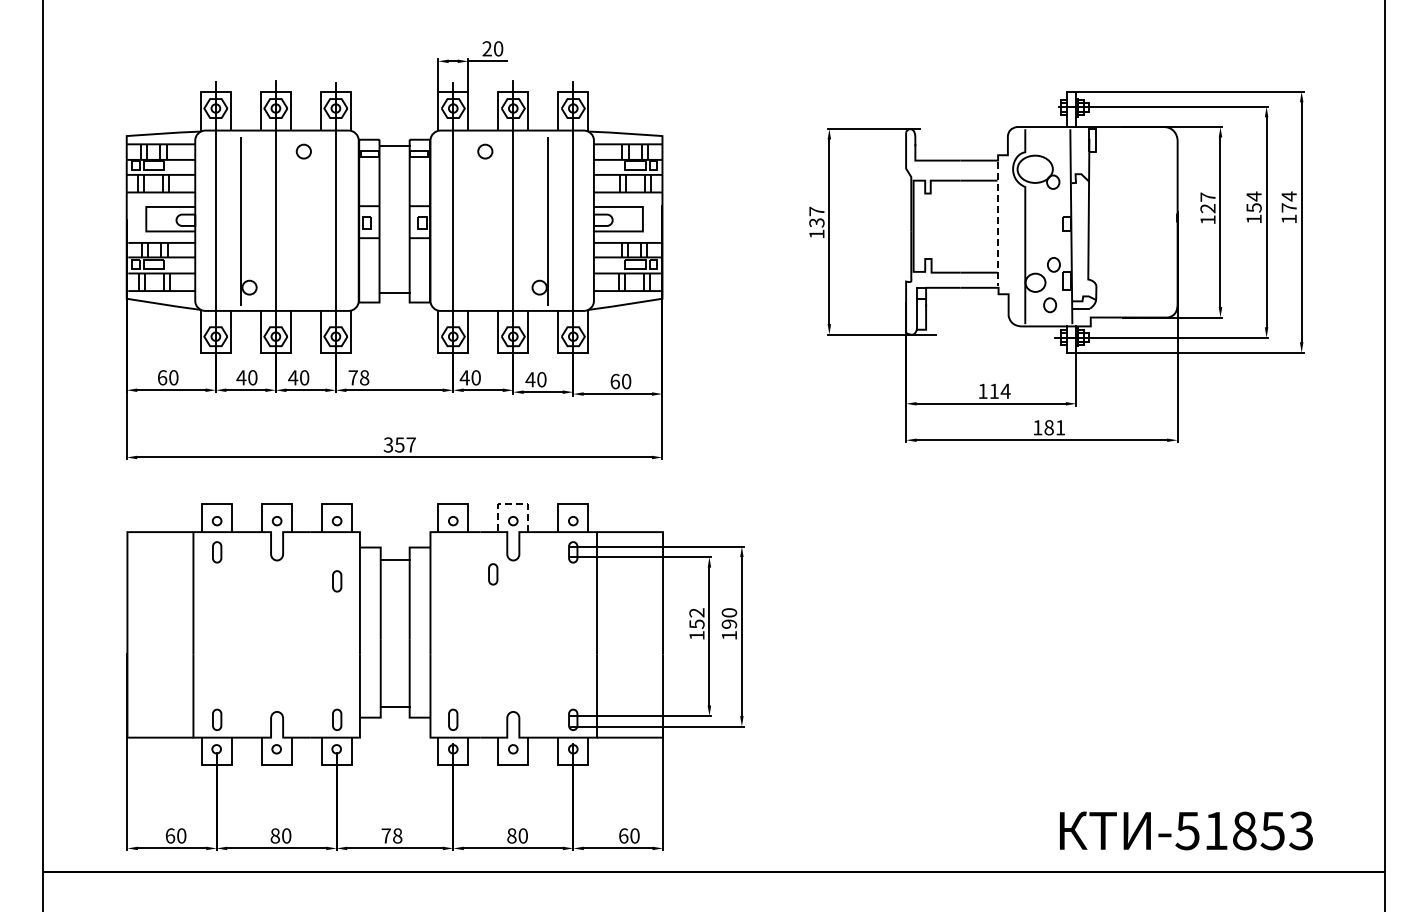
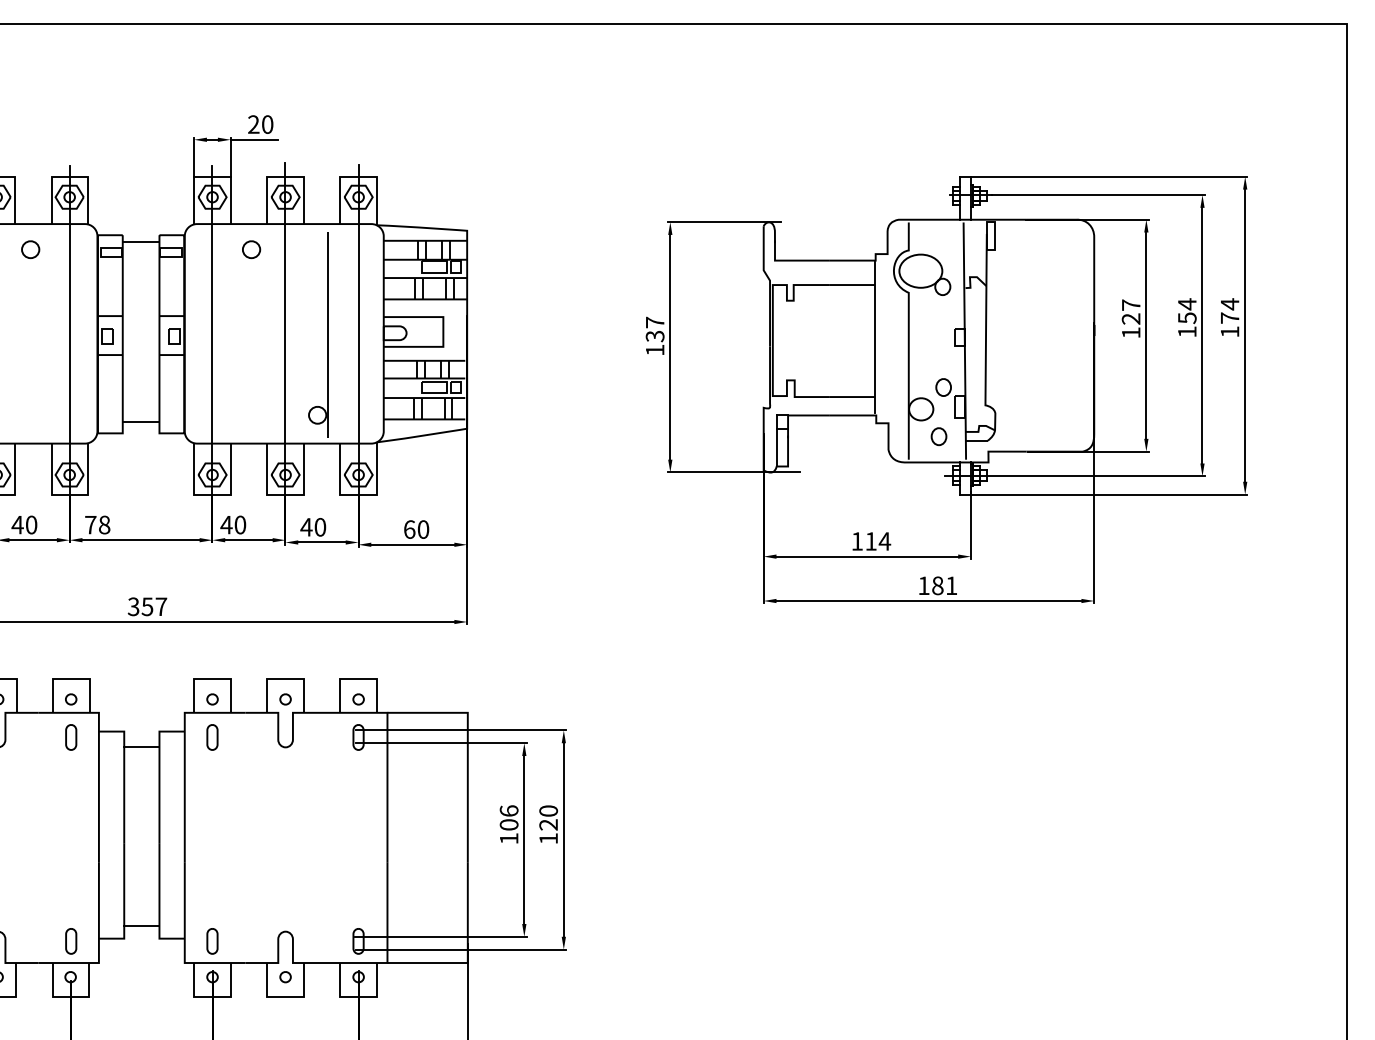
line: (997, 224) -> (874, 338), dashed -> solid
line: (512, 504) -> (284, 679), dashed -> solid
part: (493, 574) -> (212, 737), moved
part: (337, 581) -> (71, 737), moved
text: (696, 618) -> (508, 817), 152 -> 106
text: (729, 623) -> (548, 824), 190 -> 120

